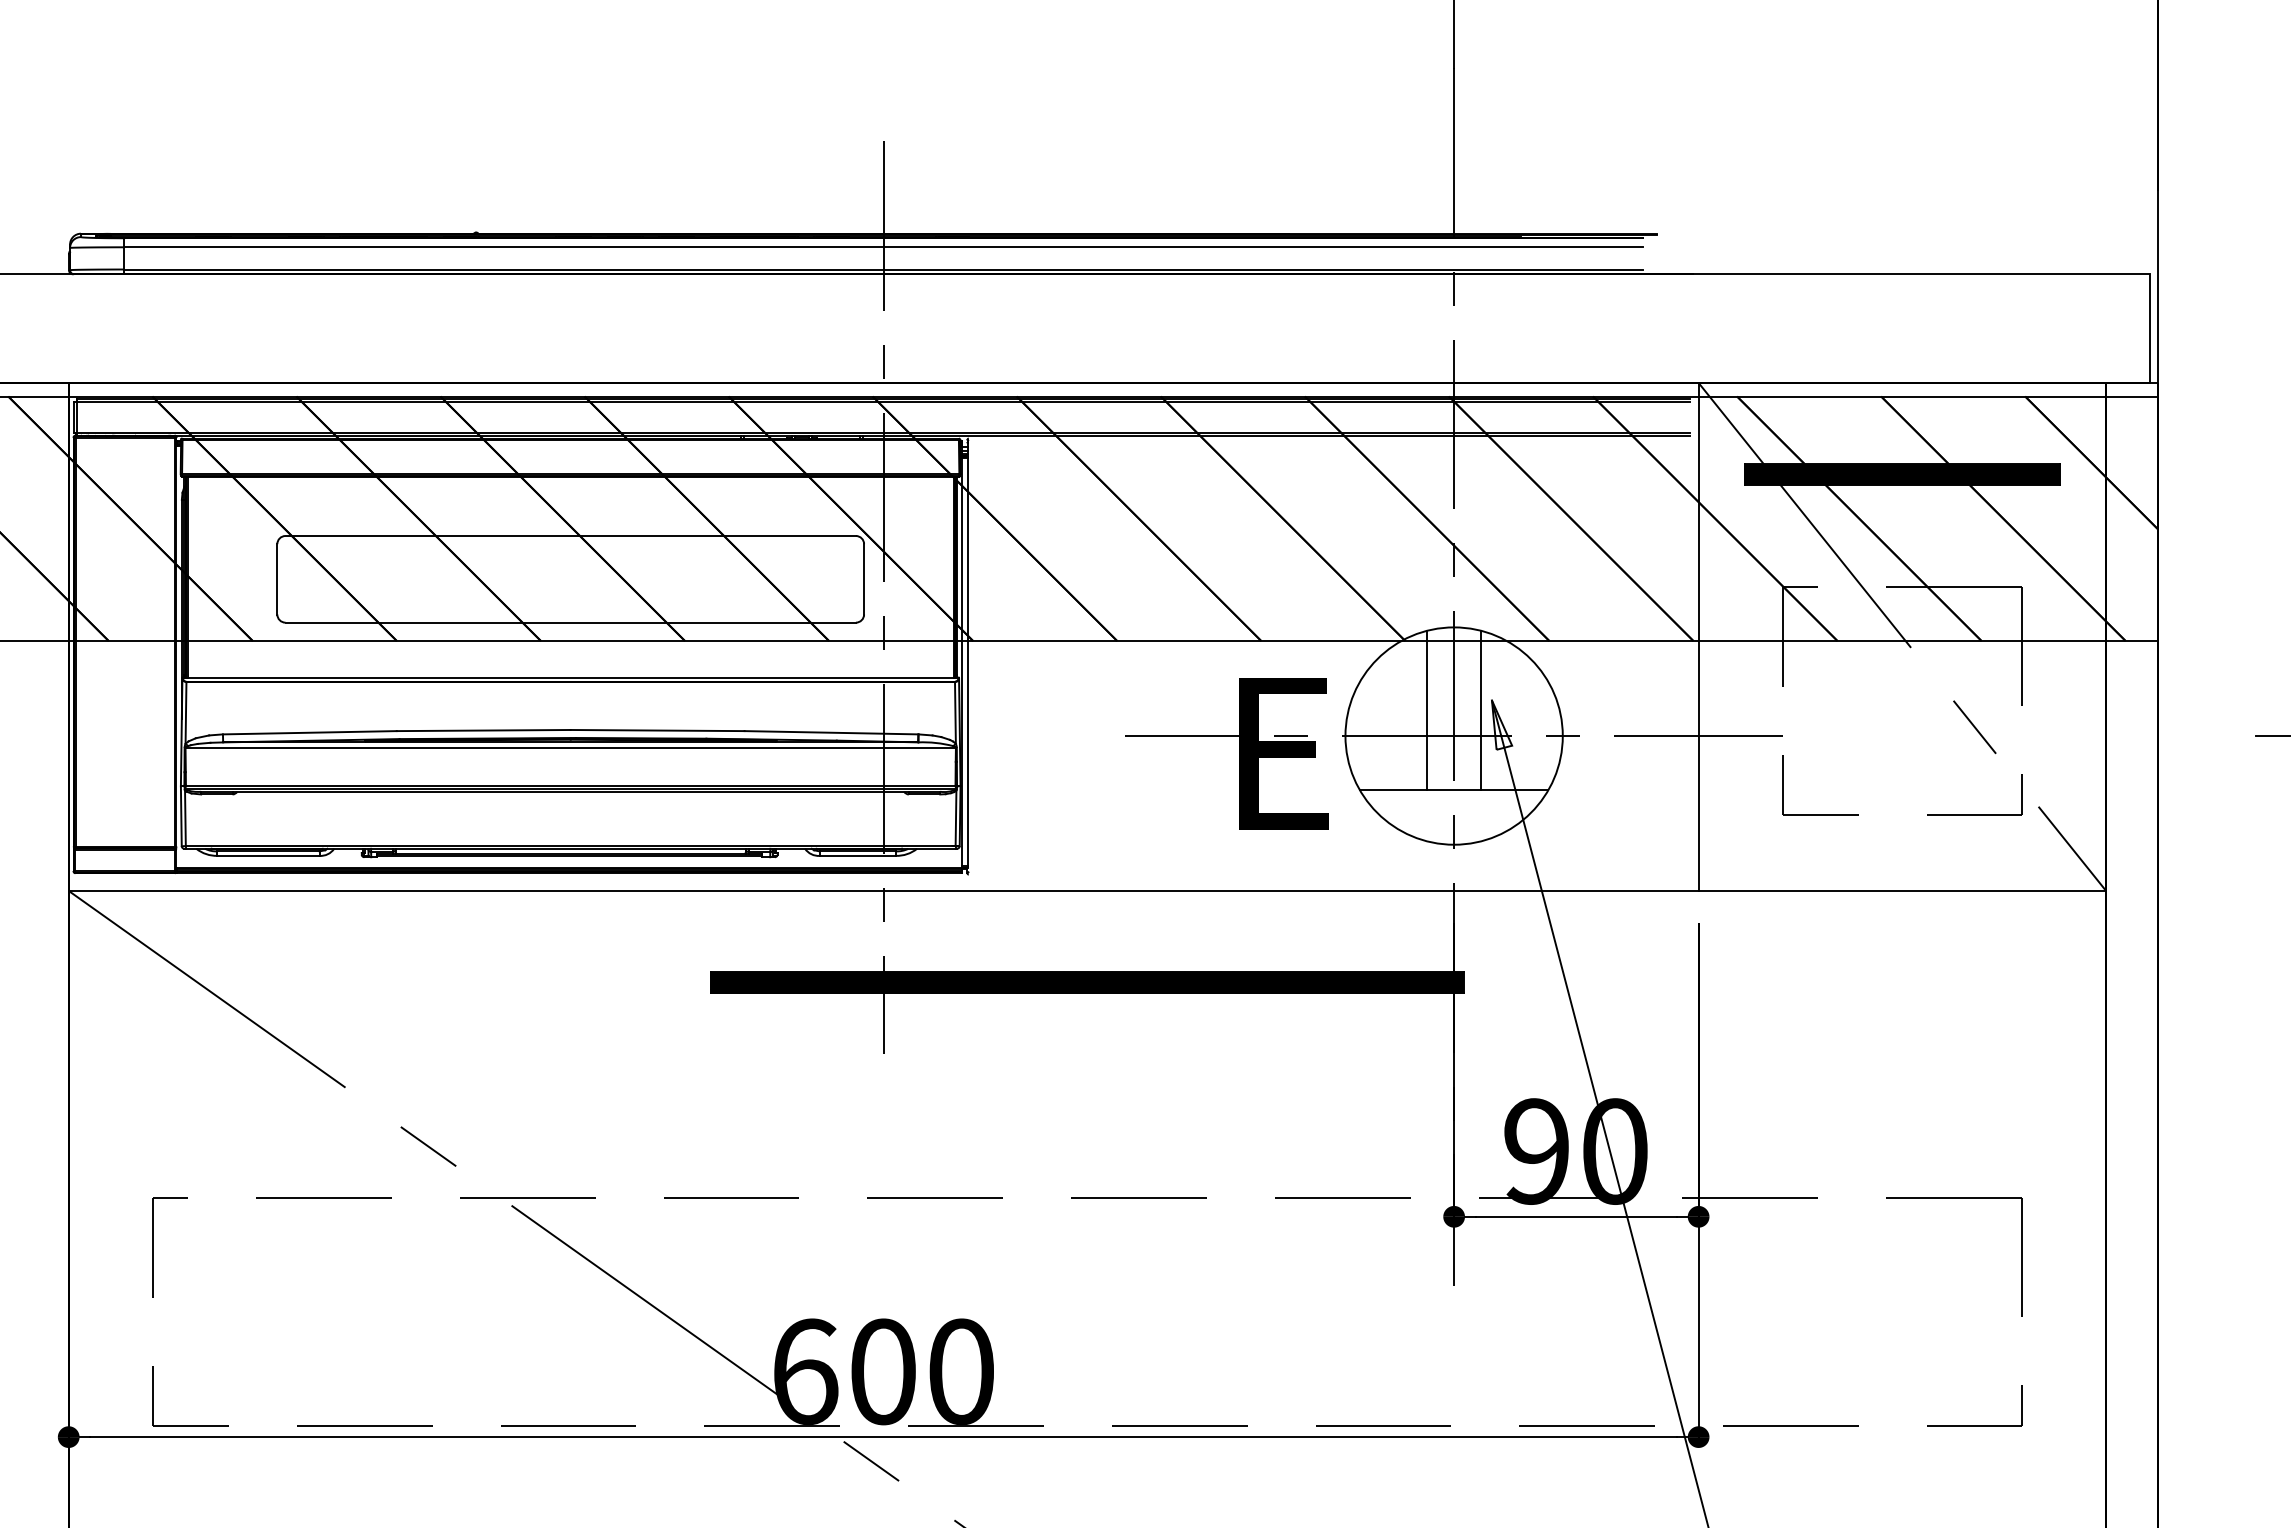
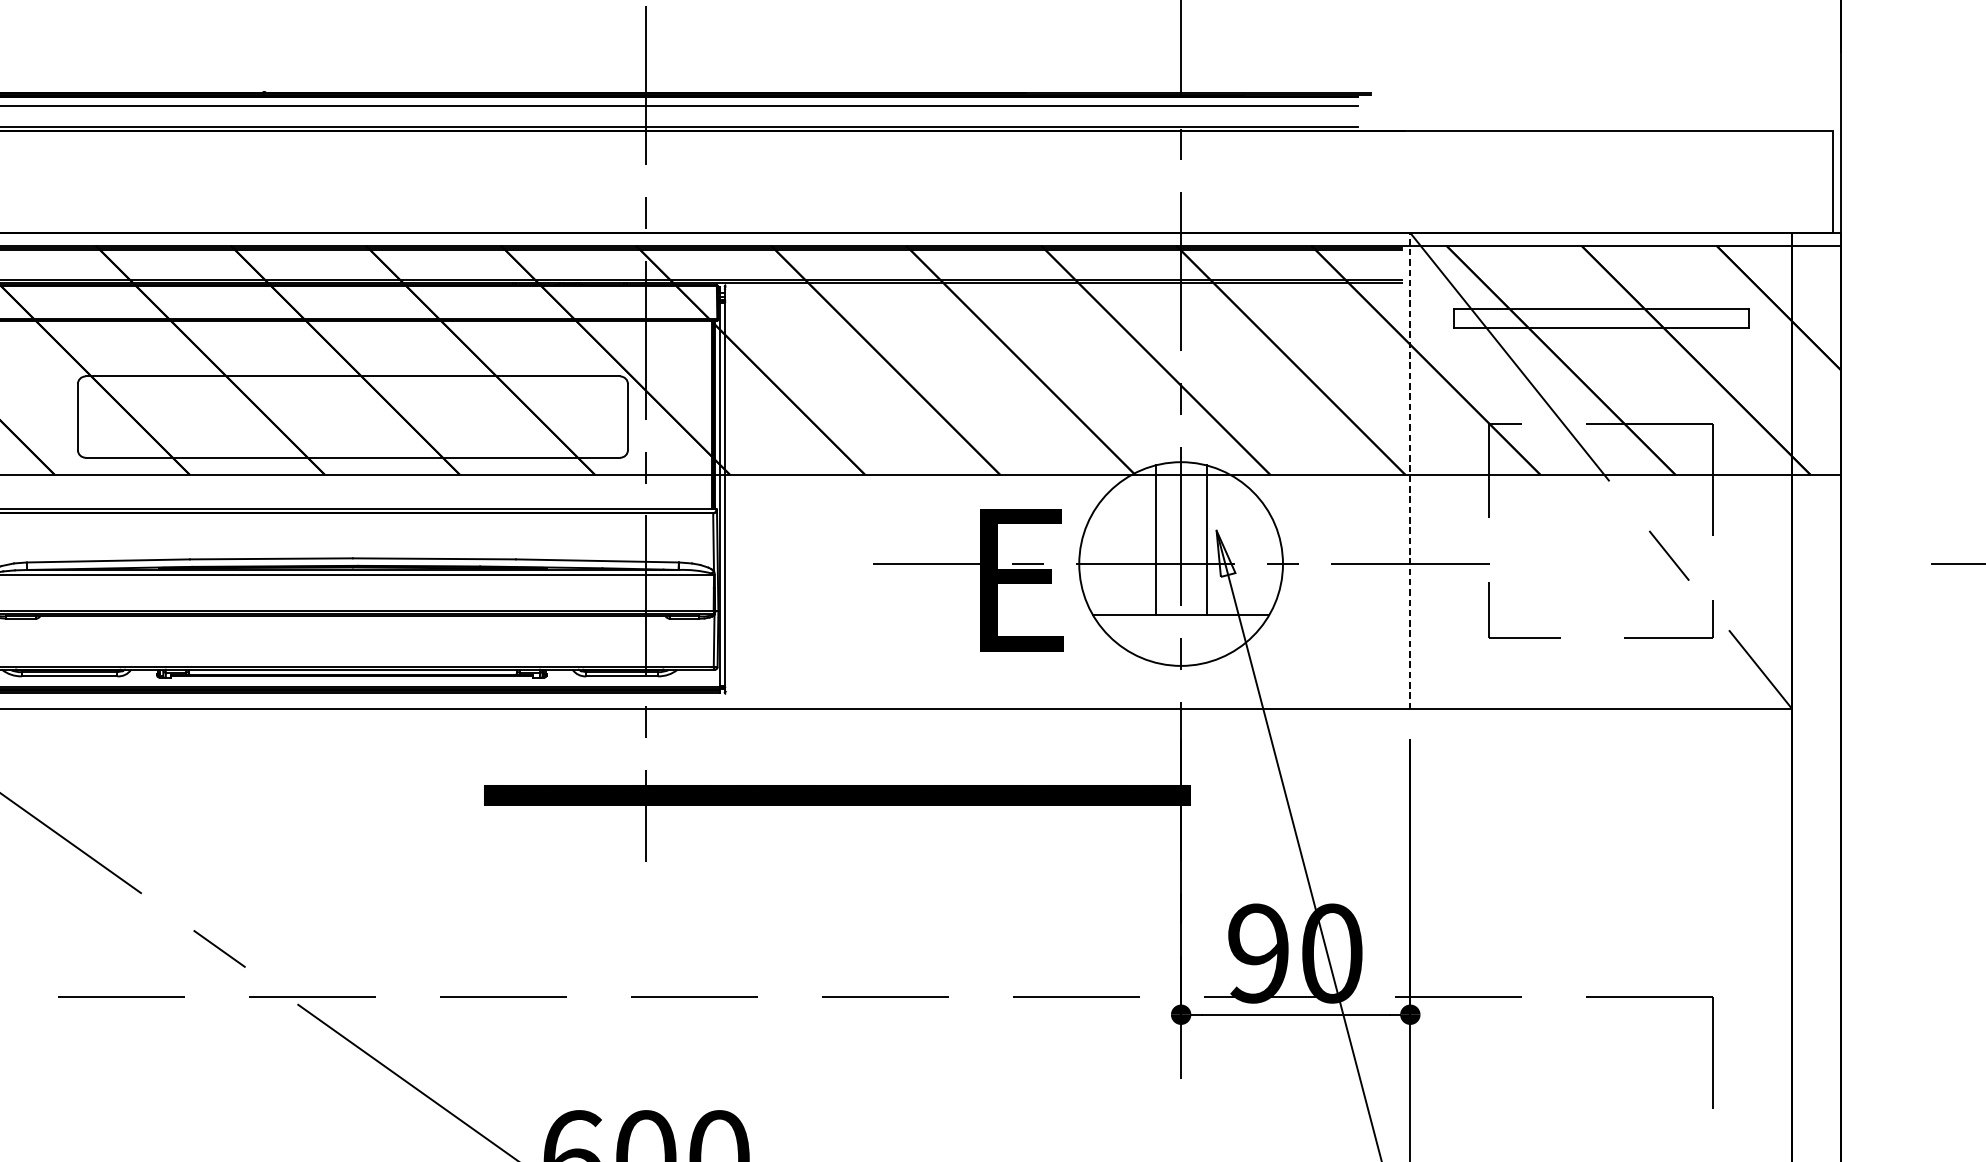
hatch: (1901, 474) -> (1600, 318), removed
line: (1698, 636) -> (1410, 470), solid -> dashed

